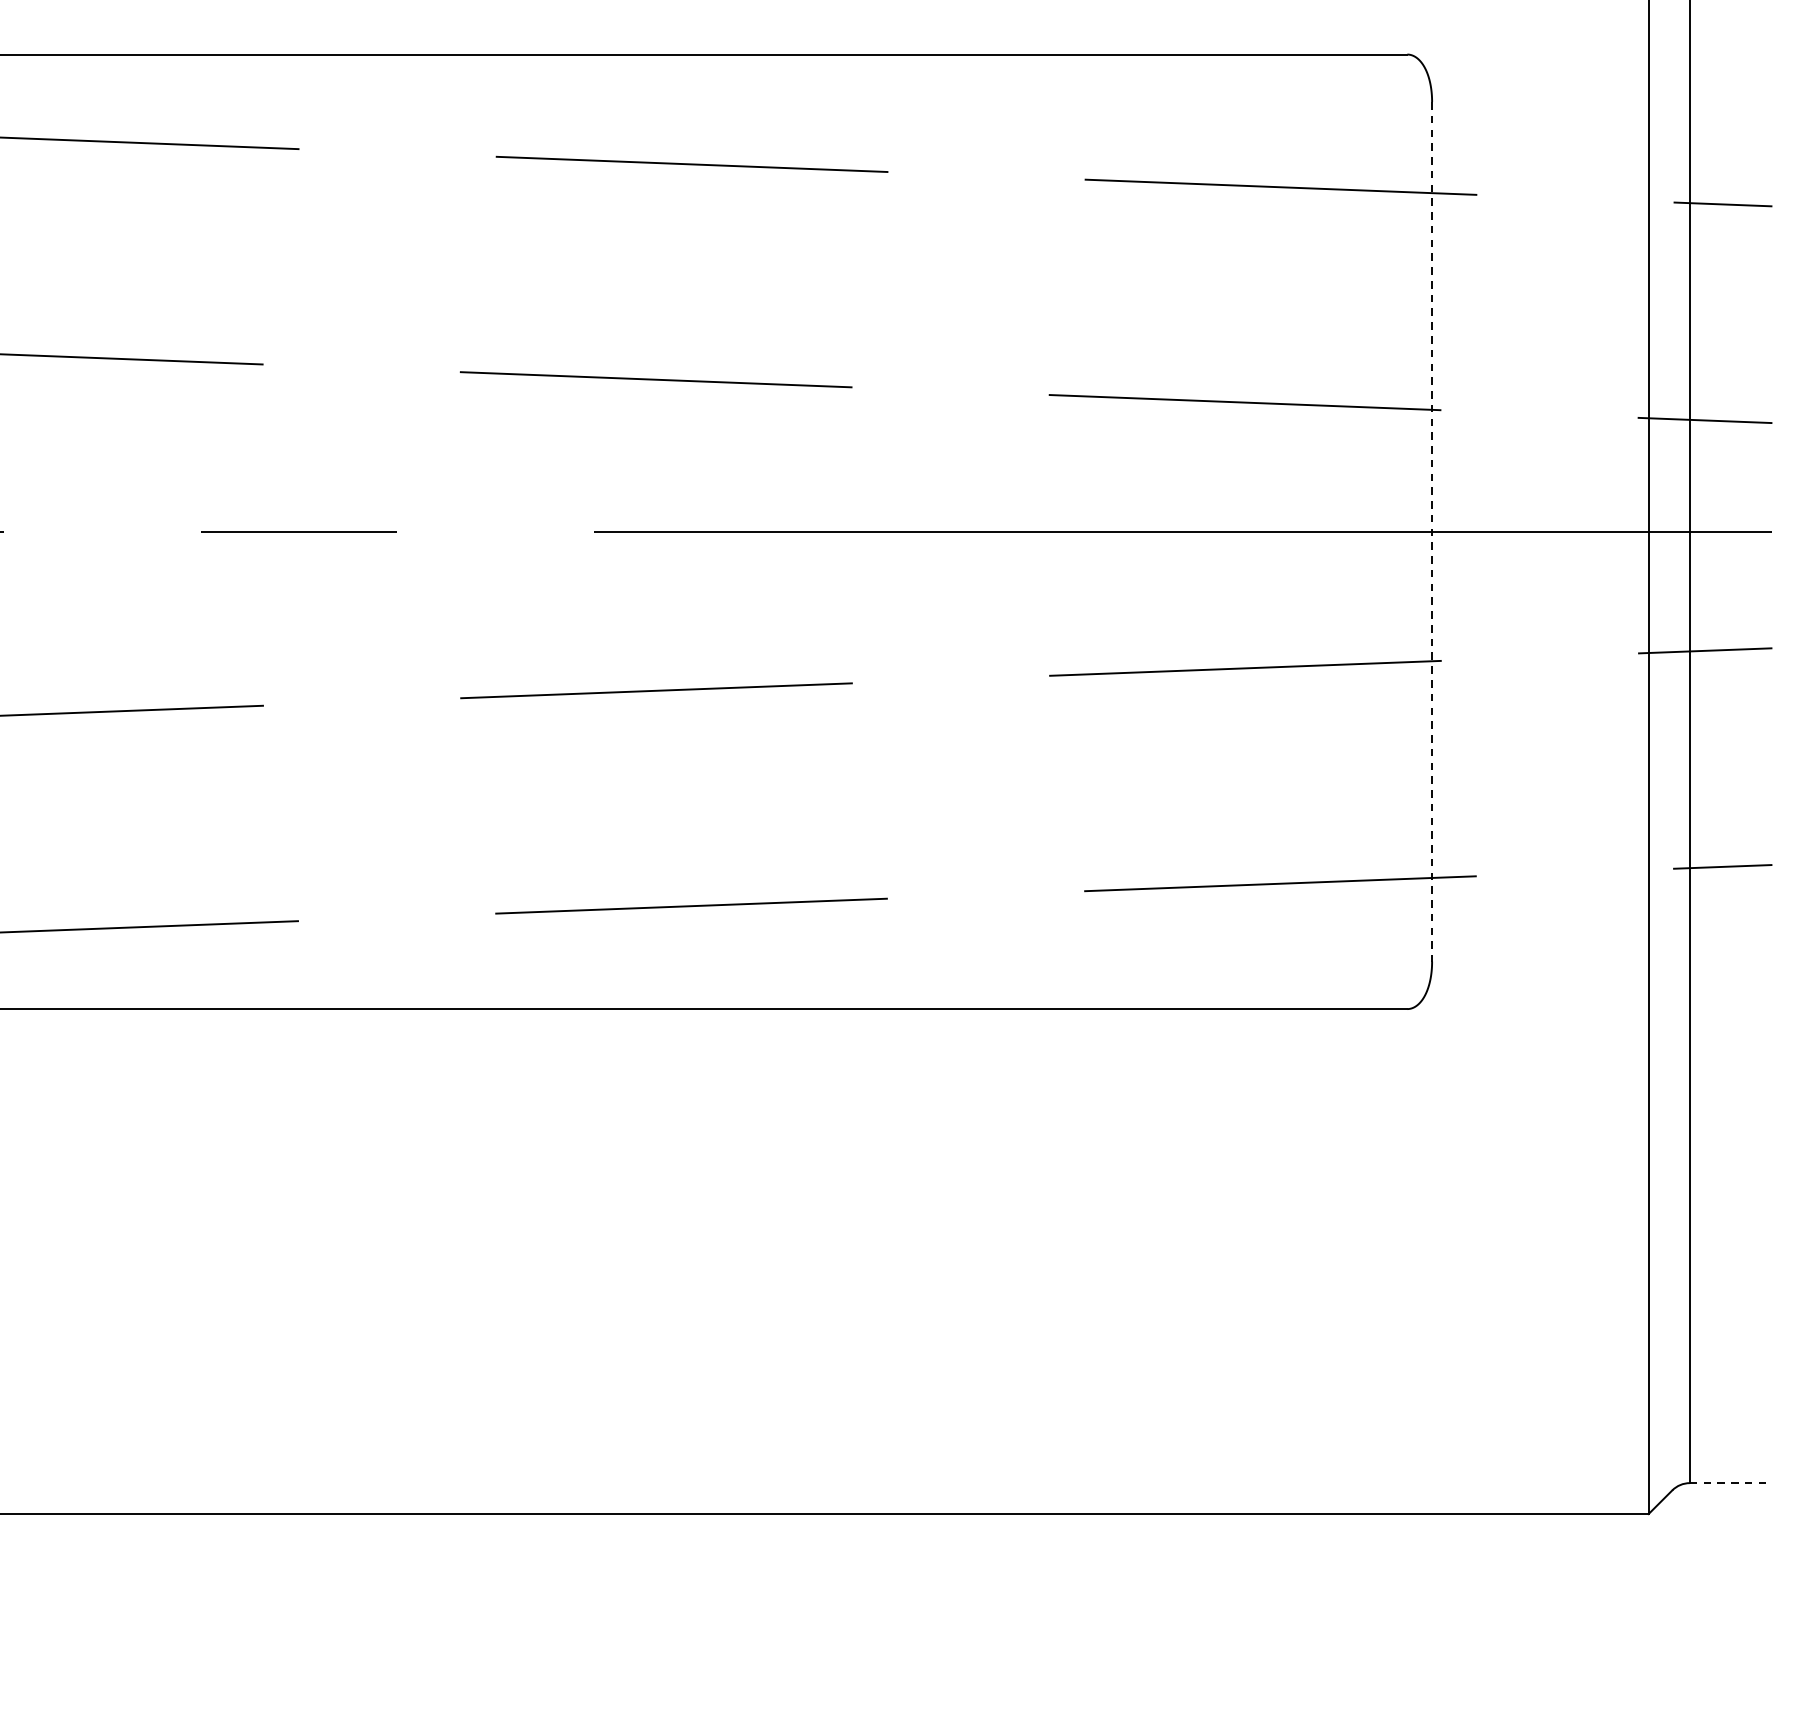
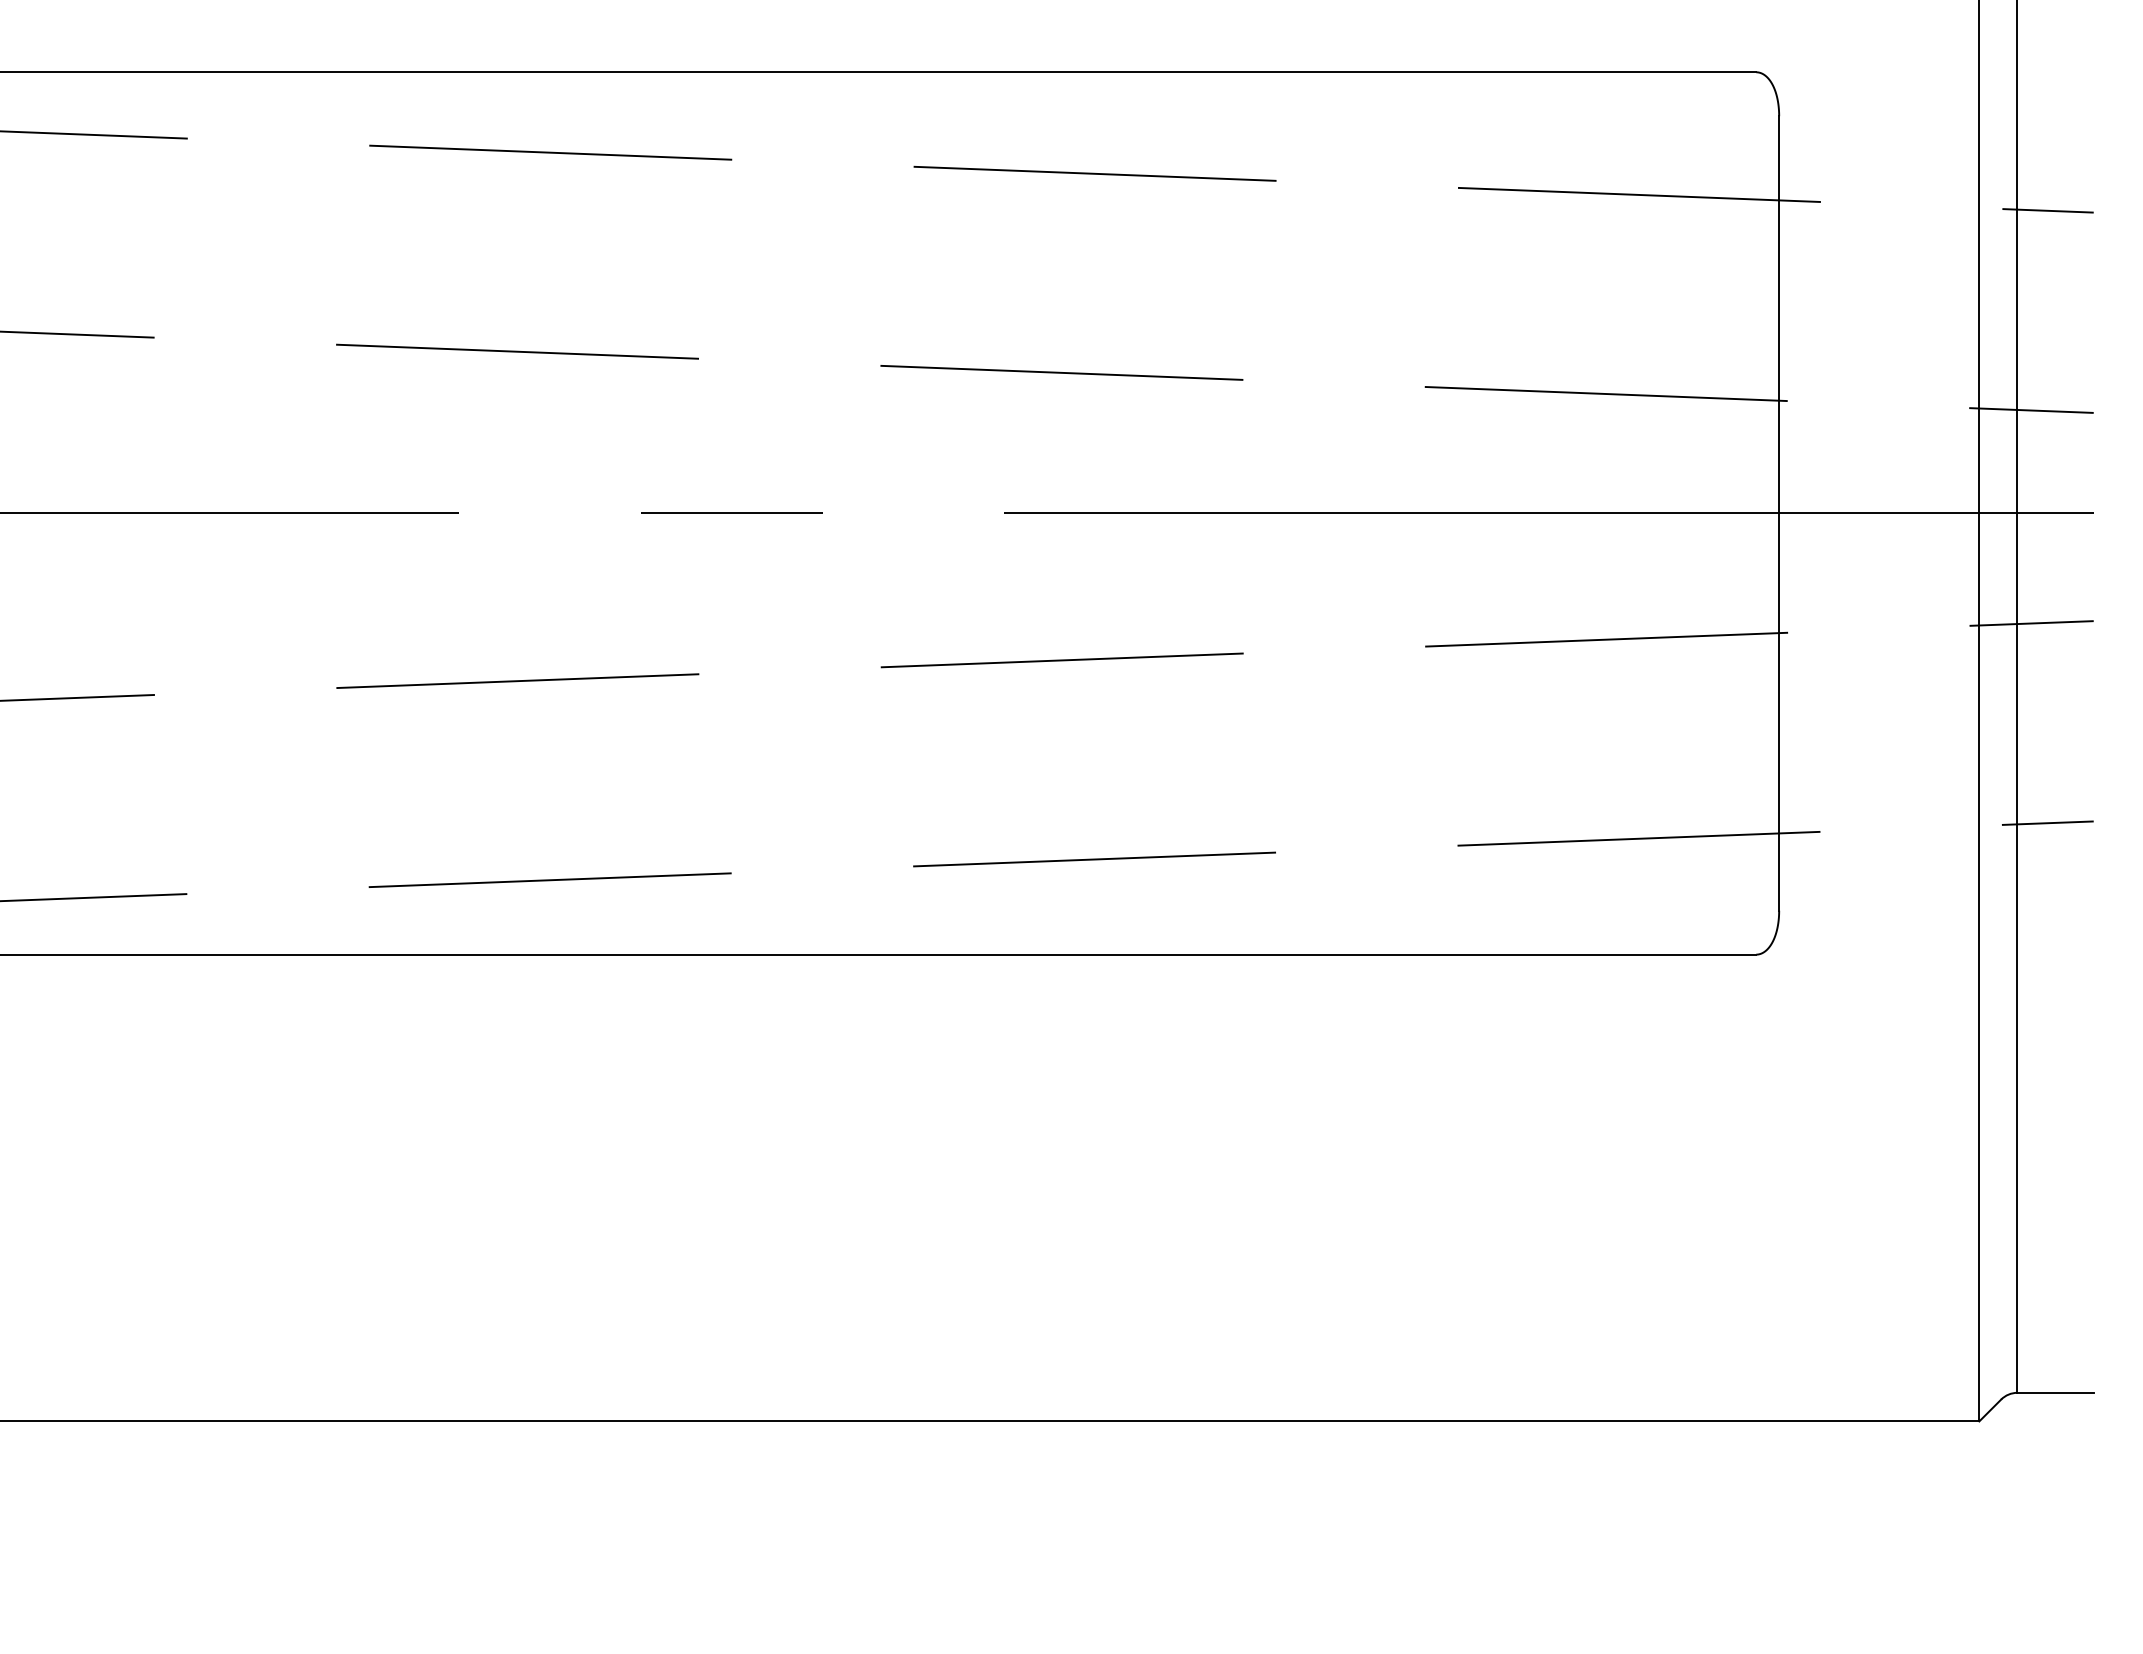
line: (1432, 531) -> (1779, 513), dashed -> solid
line: (1732, 1482) -> (2056, 1392), dashed -> solid

